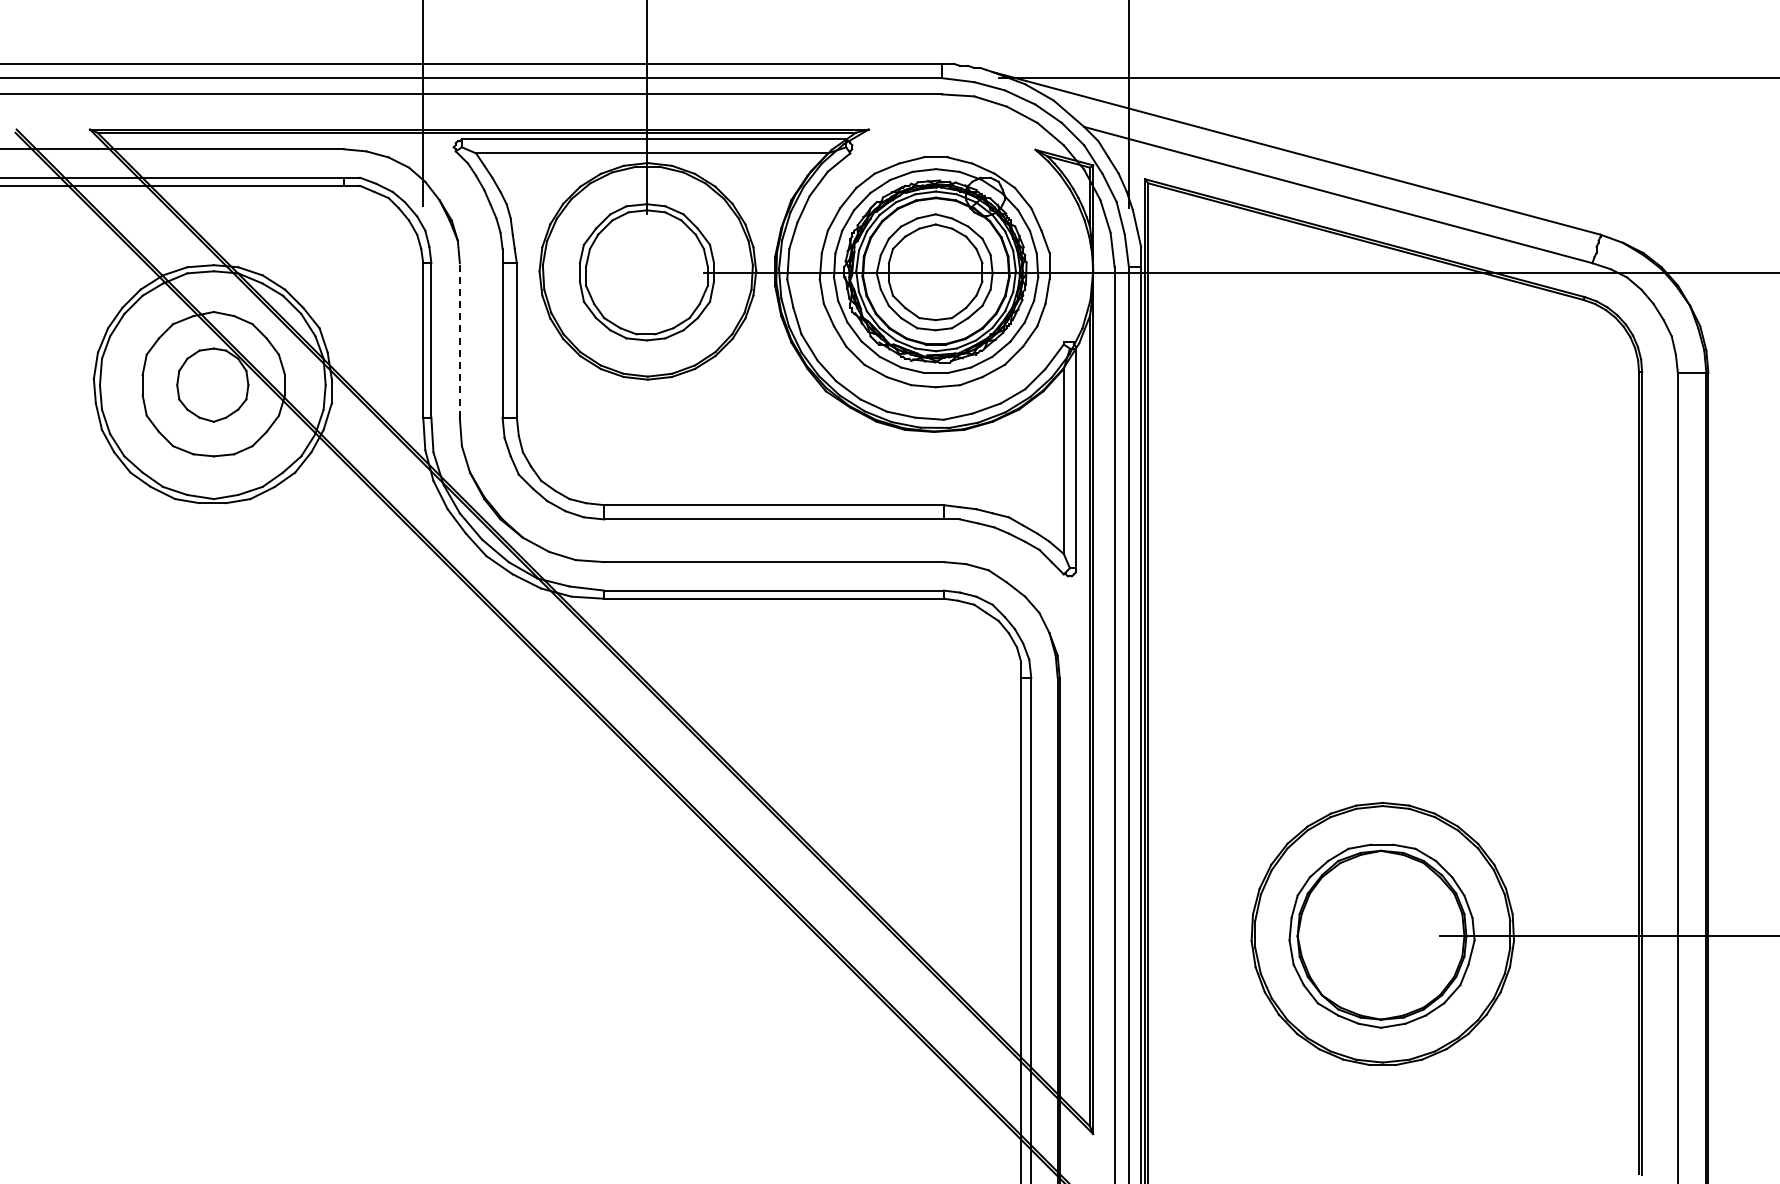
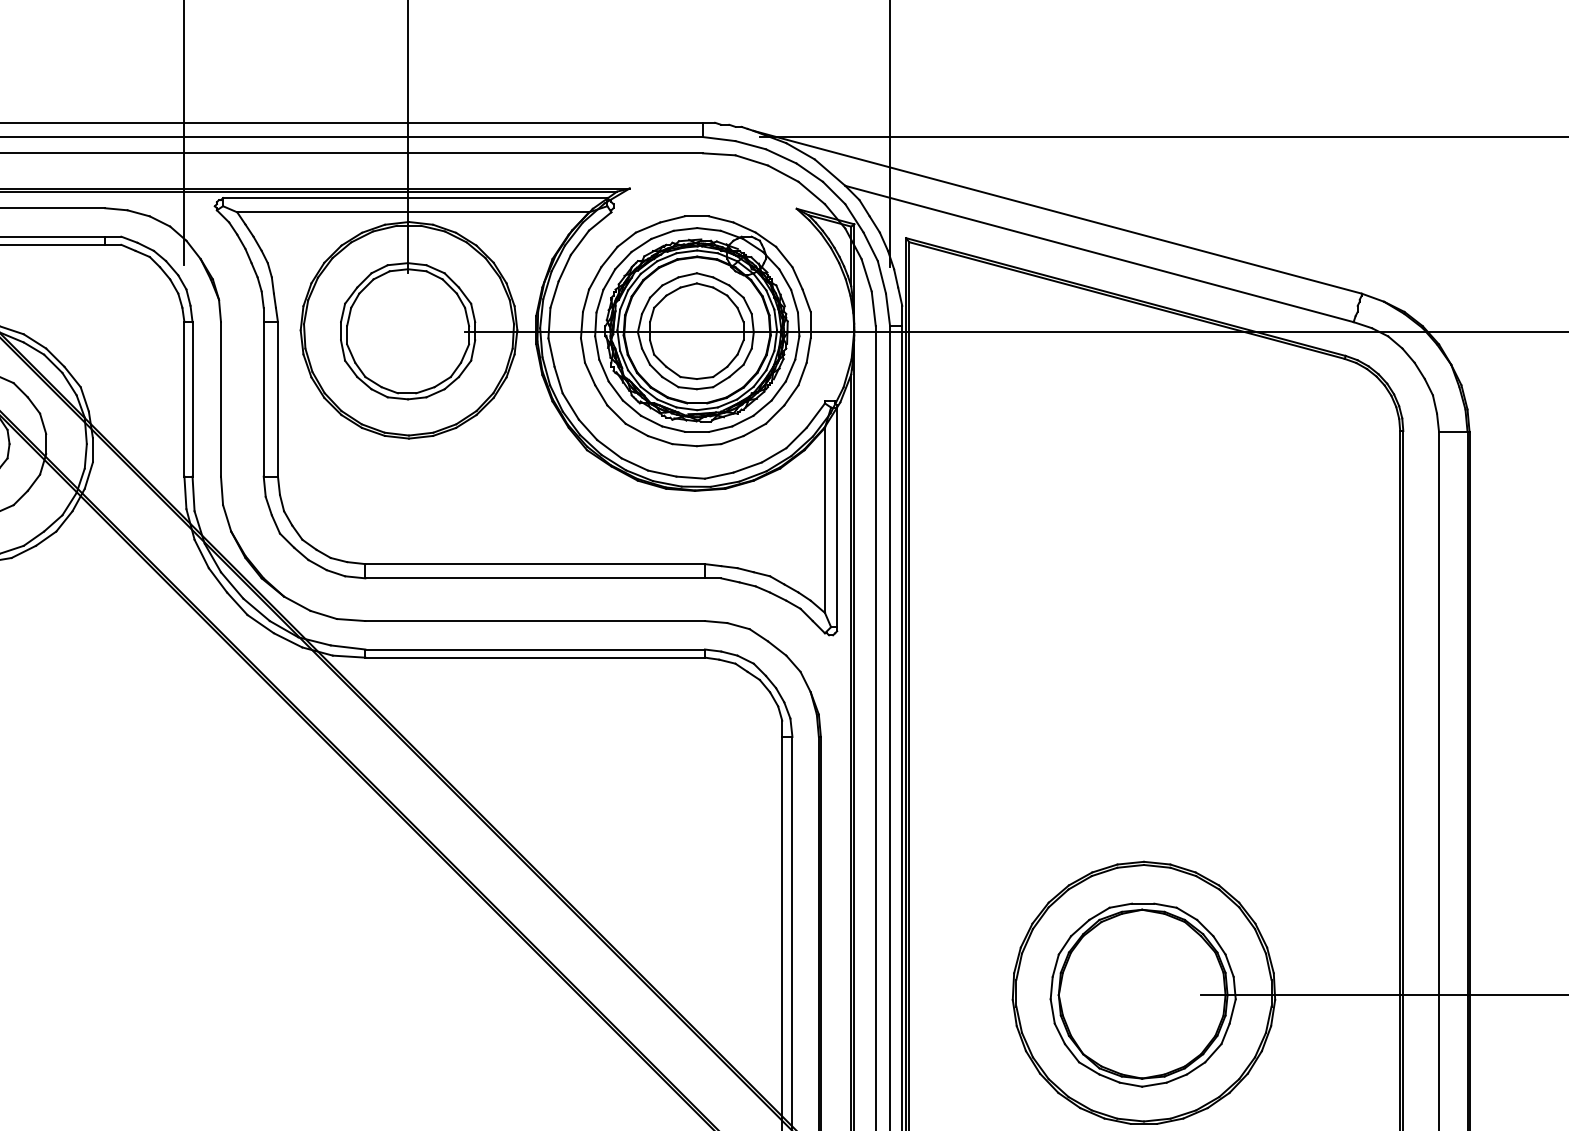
line: (459, 339) -> (220, 398), dashed -> solid

